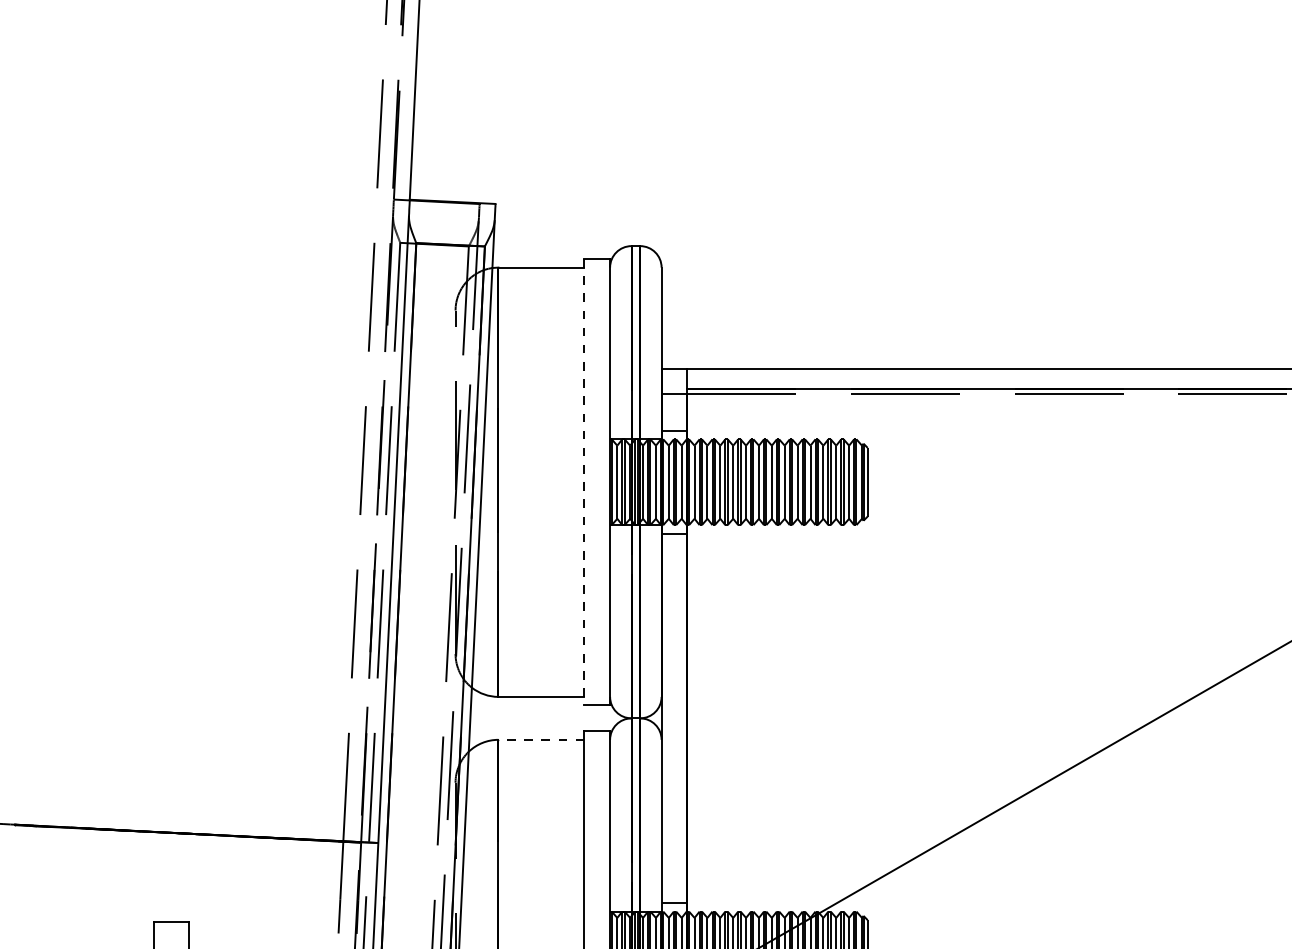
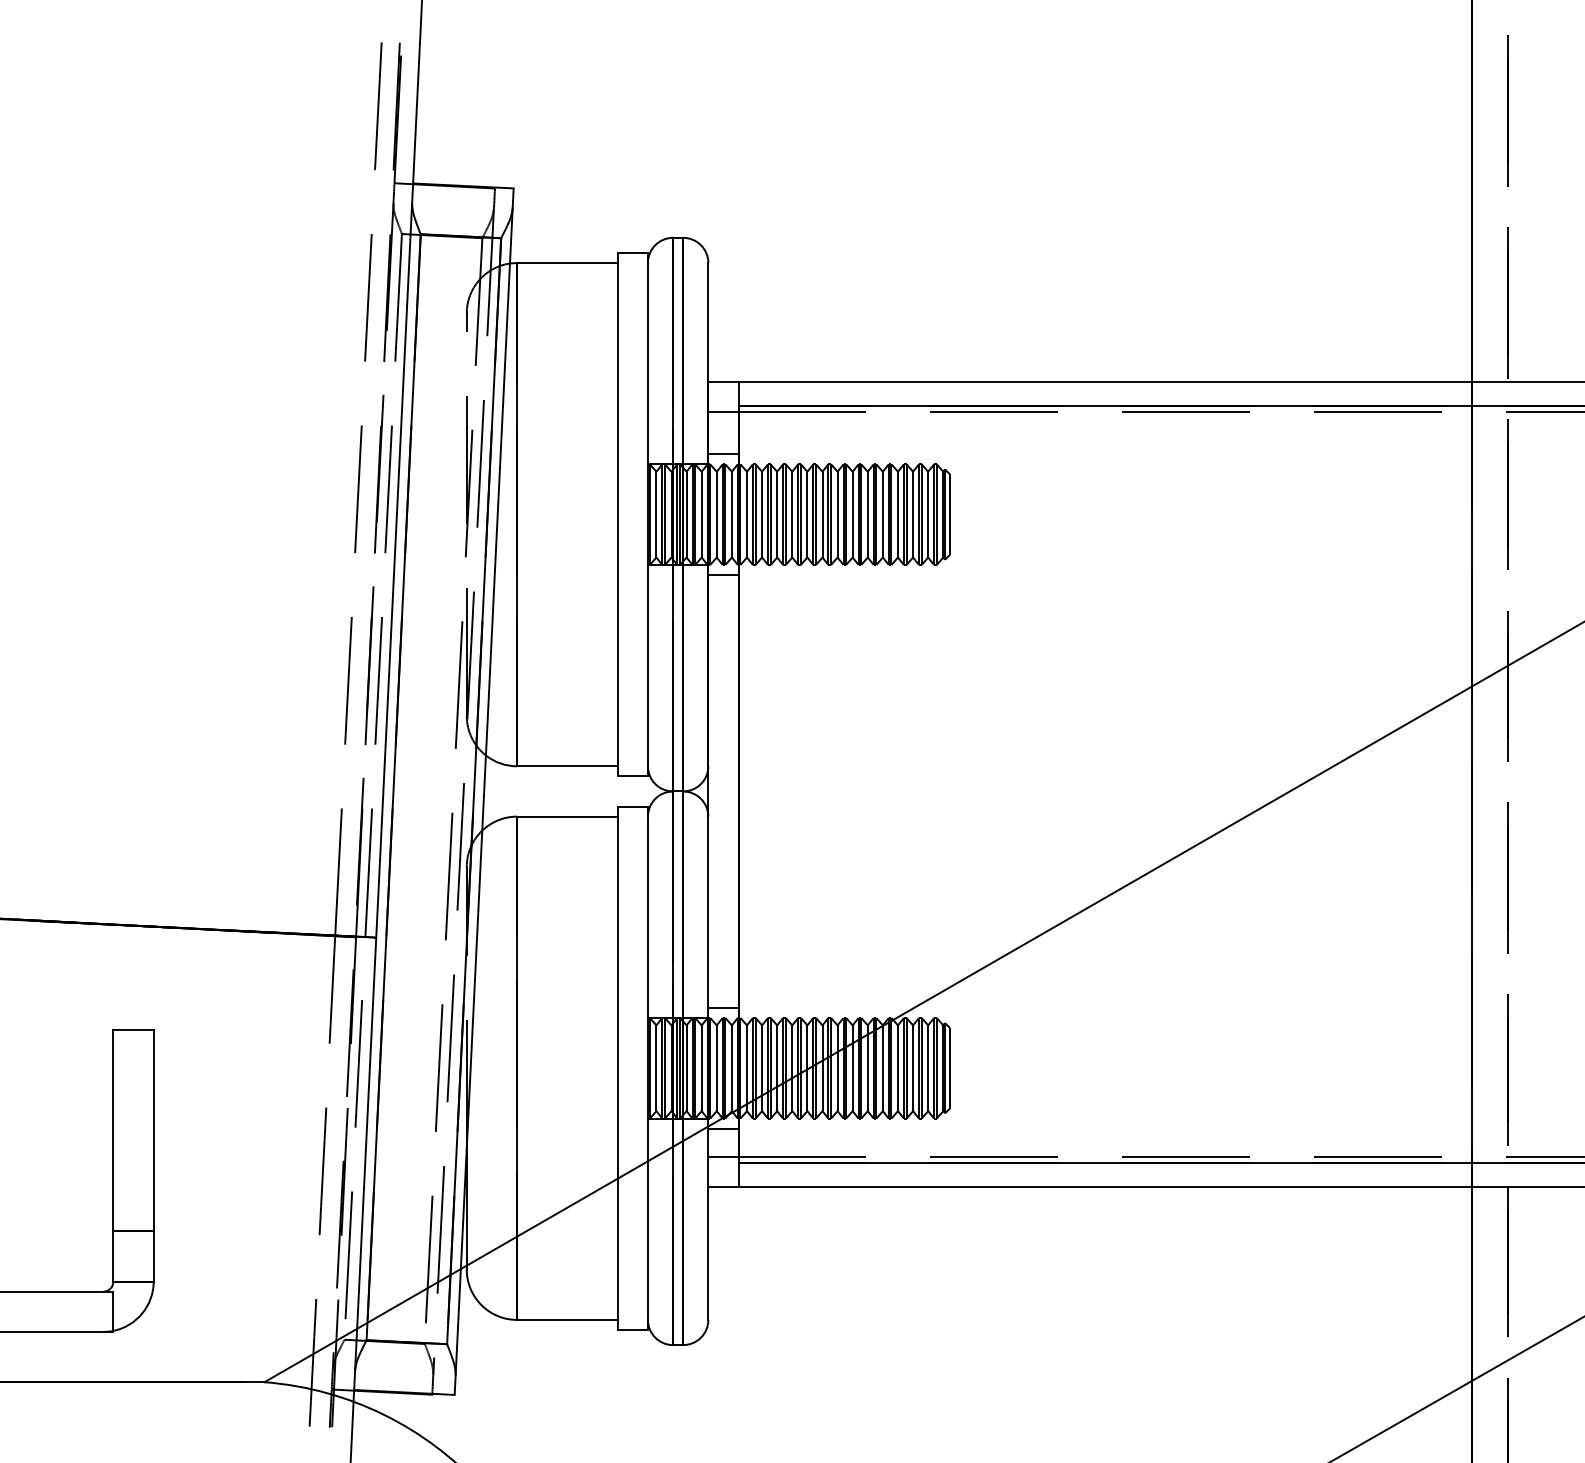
line: (584, 482) -> (617, 514), dashed -> solid
line: (540, 739) -> (566, 816), dashed -> solid

